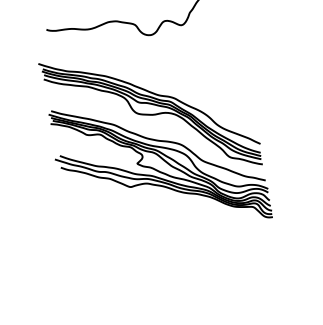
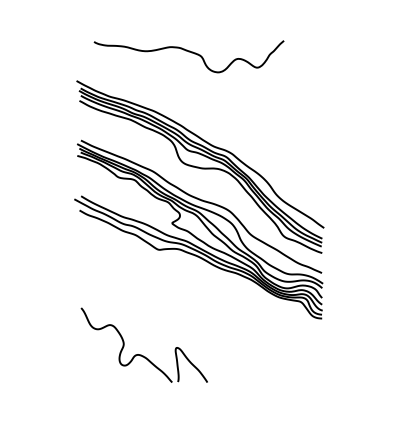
part: (133, 274) -> (141, 354), added

